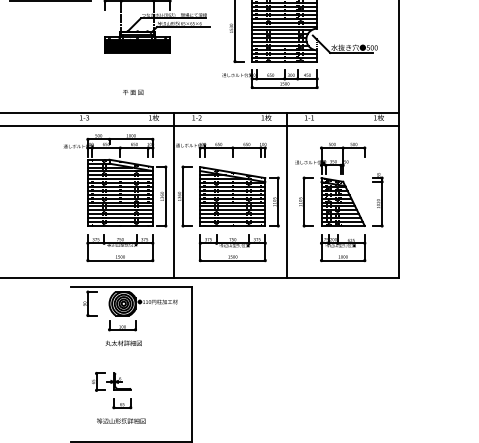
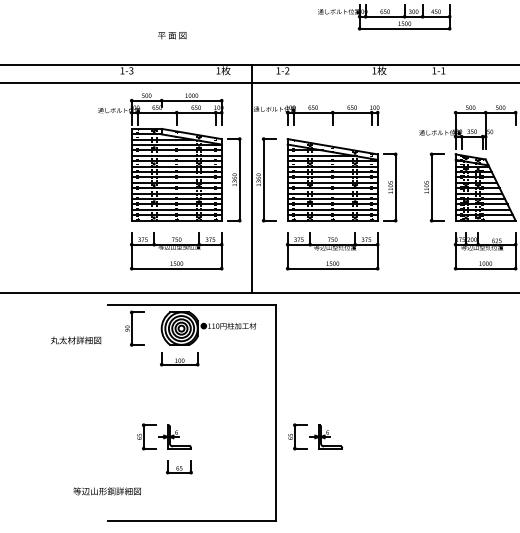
text: (133, 91) -> (172, 34), moved
line: (286, 195) -> (407, 178), removed
text: (123, 342) -> (75, 339), moved
part: (220, 381) -> (315, 436), added
text: (121, 420) -> (107, 490), moved

